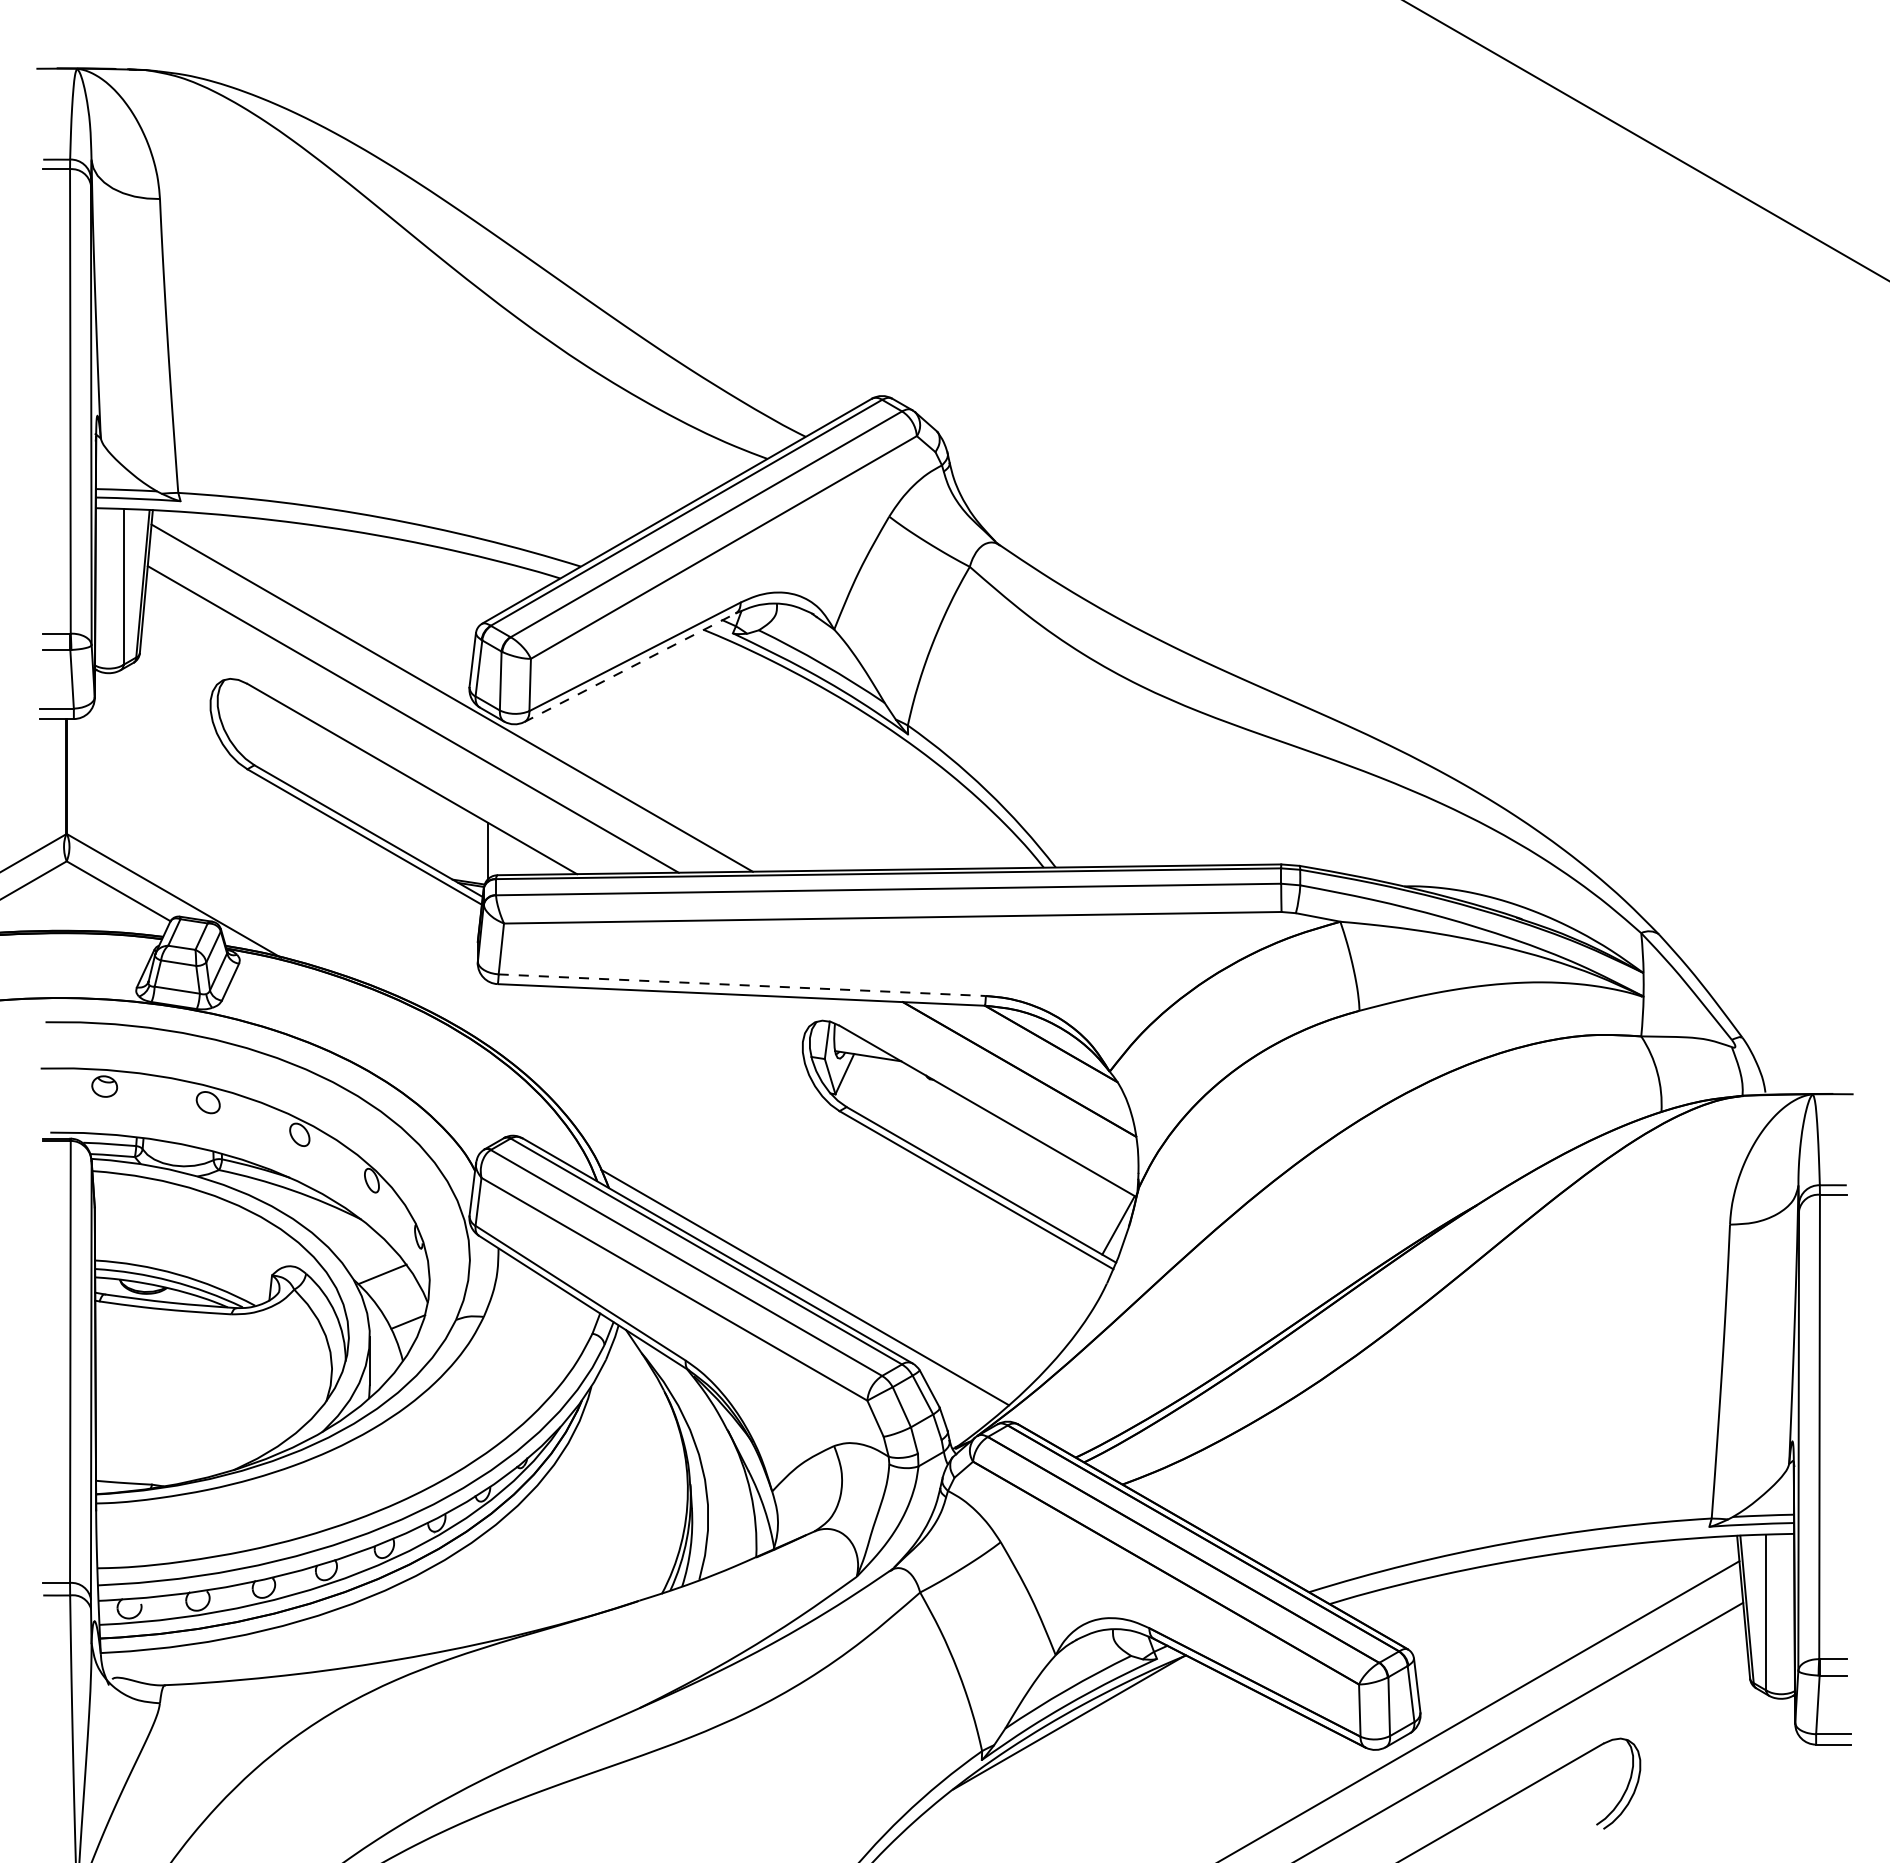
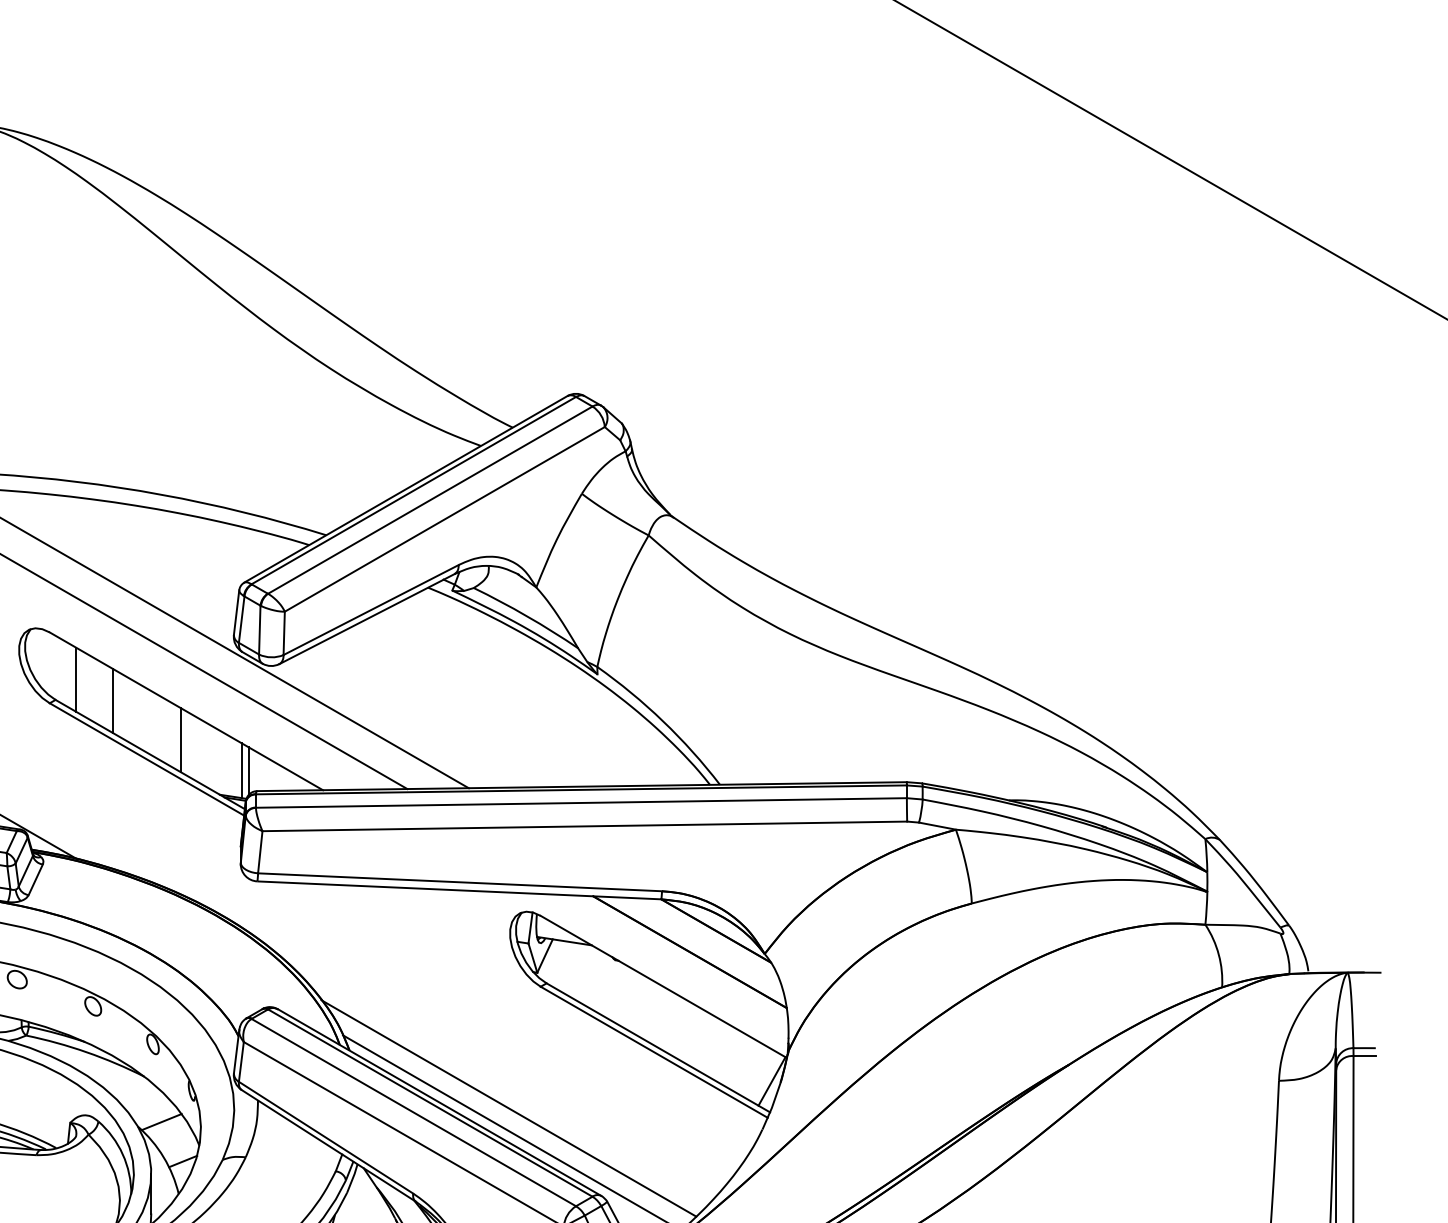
line: (629, 667) -> (366, 618), dashed -> solid
line: (279, 740) -> (76, 679), added
line: (323, 765) -> (112, 700), added
line: (406, 813) -> (181, 739), added
line: (478, 850) -> (241, 770), added
line: (742, 985) -> (460, 882), dashed -> solid
line: (801, 1257) -> (509, 1108), added

